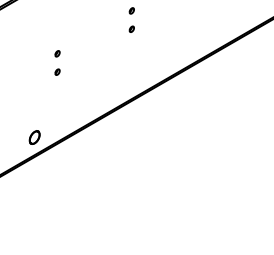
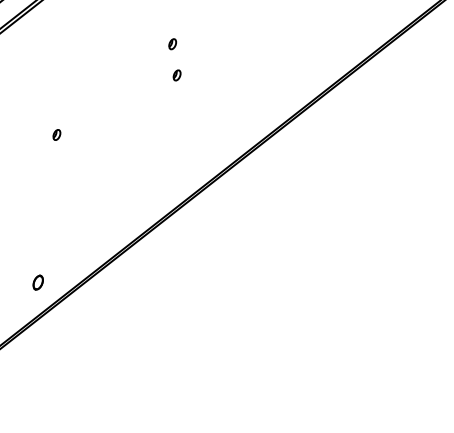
part: (57, 71) -> (61, 165), removed
part: (34, 137) -> (37, 282), size x0.6

